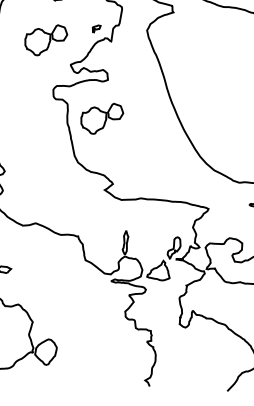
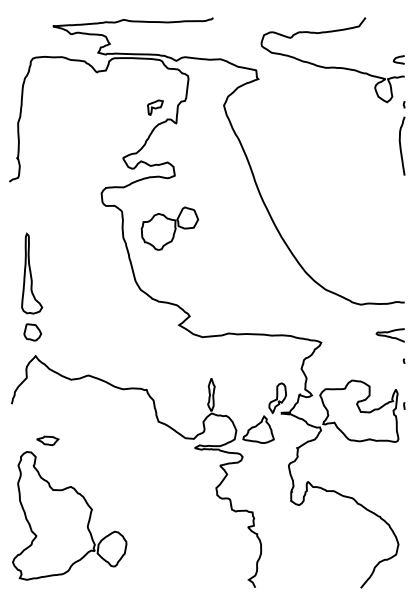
part: (96, 28) -> (155, 107), size x1.43
part: (45, 40) -> (87, 126), removed

